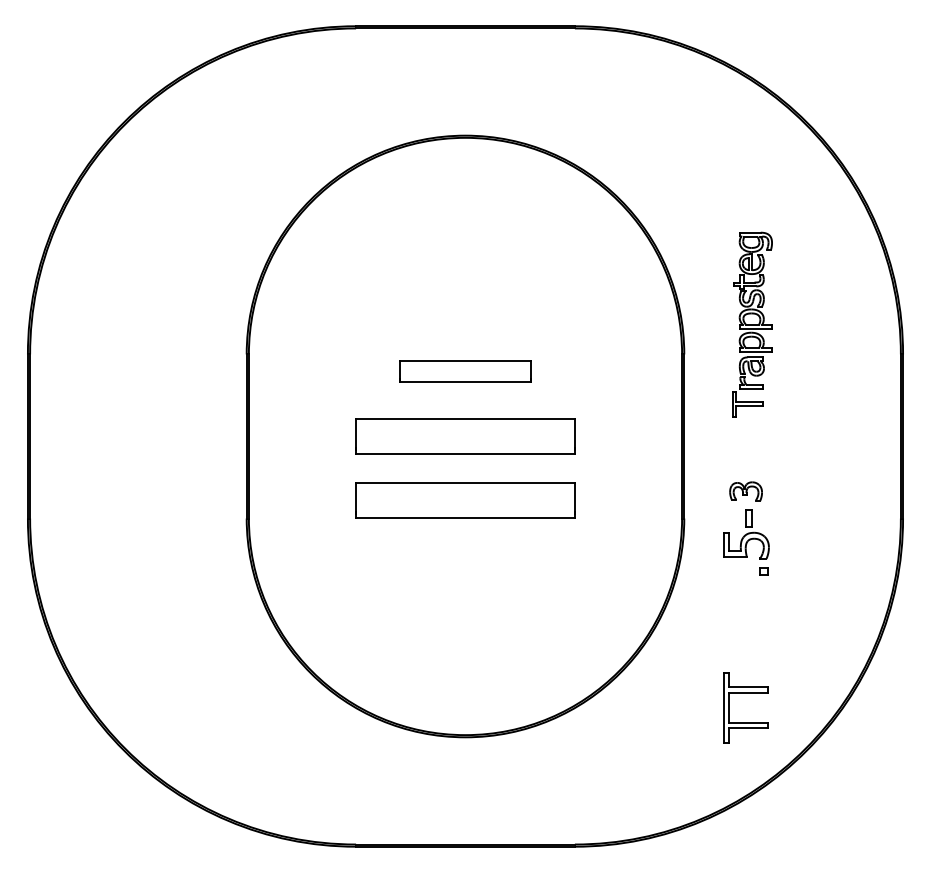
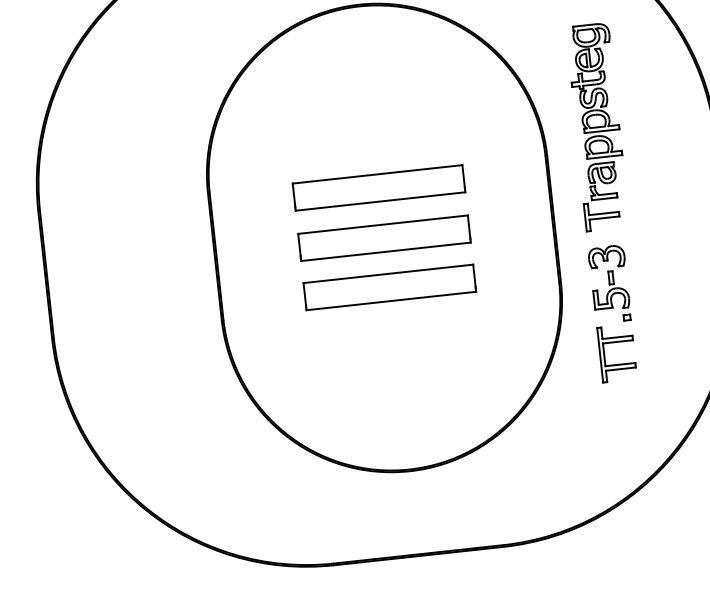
part: (752, 324) -> (597, 126), size x1.43
part: (465, 371) -> (379, 187), size x1.67
part: (745, 491) -> (606, 257), size x1.43
part: (745, 693) -> (615, 342), moved

